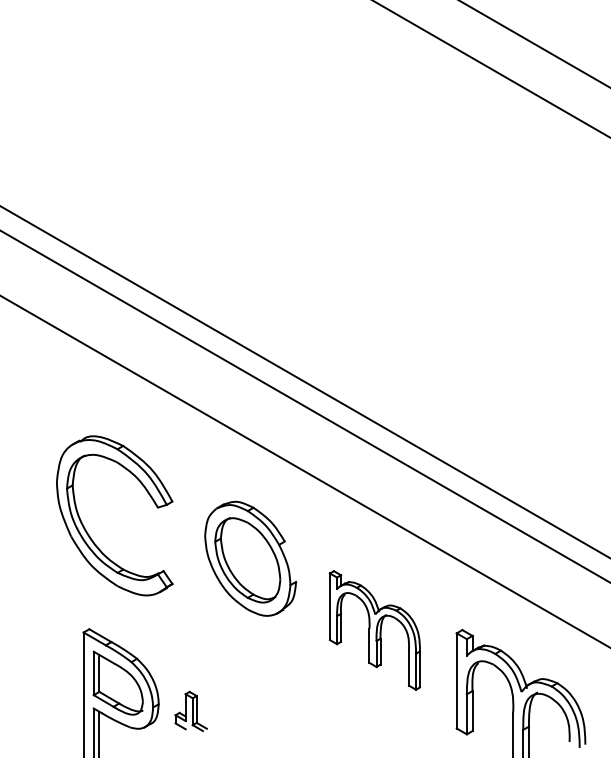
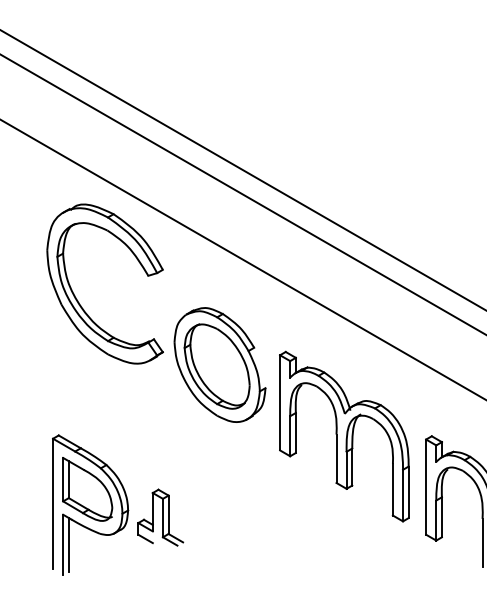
part: (87, 531) -> (77, 299), moved
part: (374, 630) -> (343, 436), size x1.43
part: (190, 711) -> (159, 517), size x1.43

